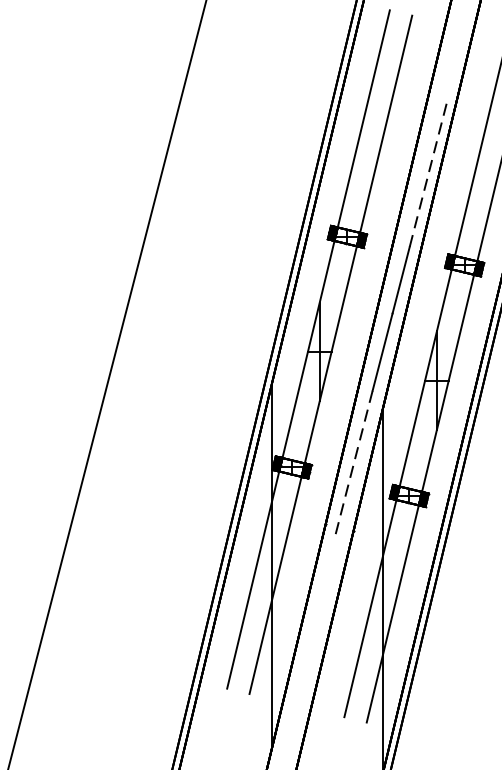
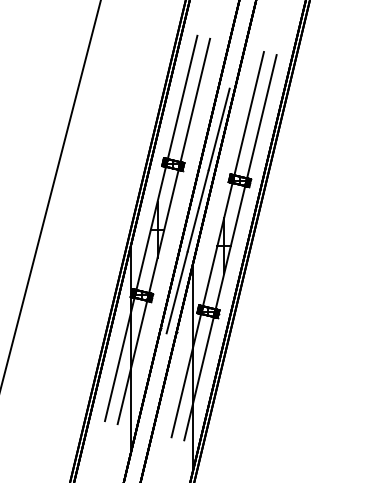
line: (428, 175) -> (219, 129), dashed -> solid
line: (354, 462) -> (177, 292), dashed -> solid

